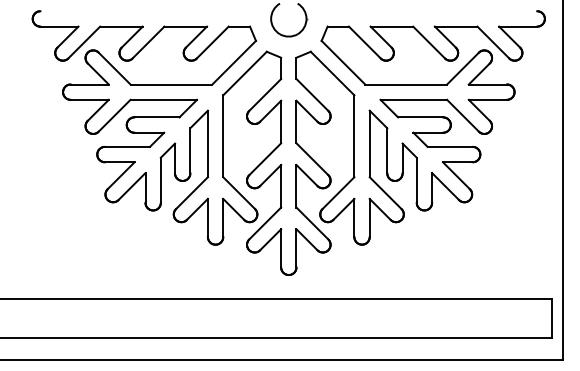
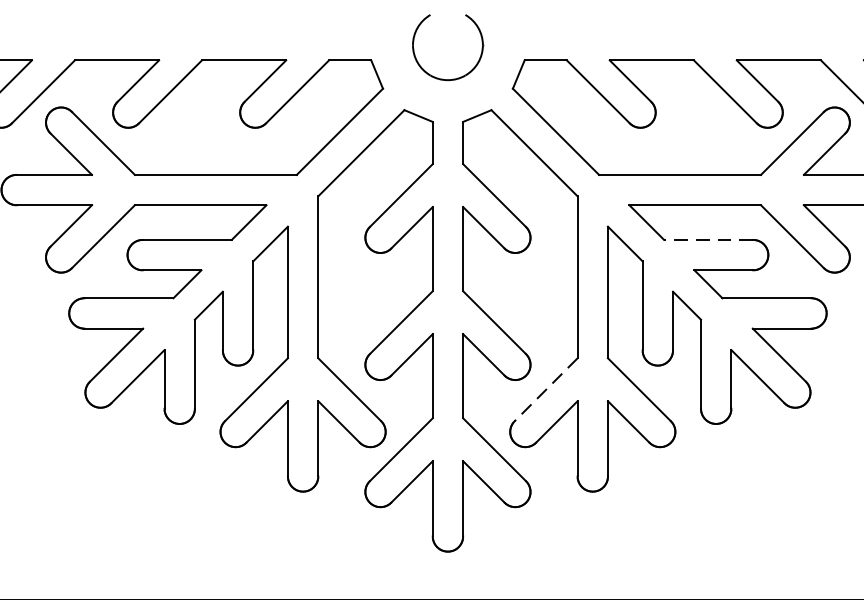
line: (420, 117) -> (708, 240), solid -> dashed
line: (338, 193) -> (546, 390), solid -> dashed

